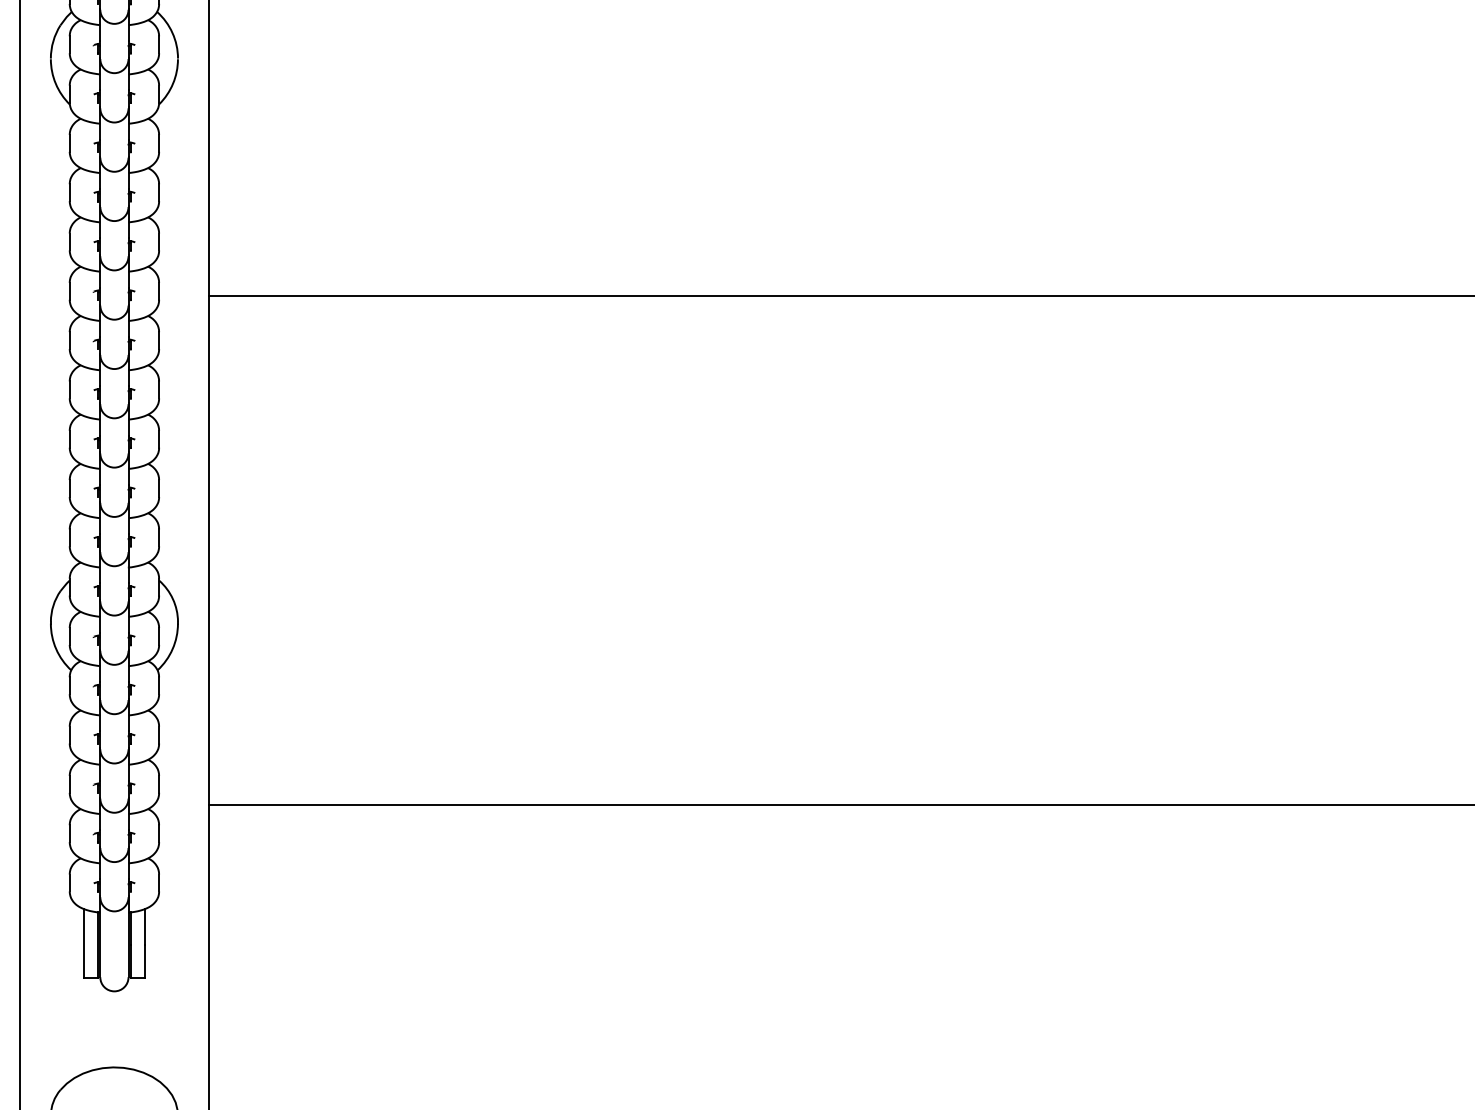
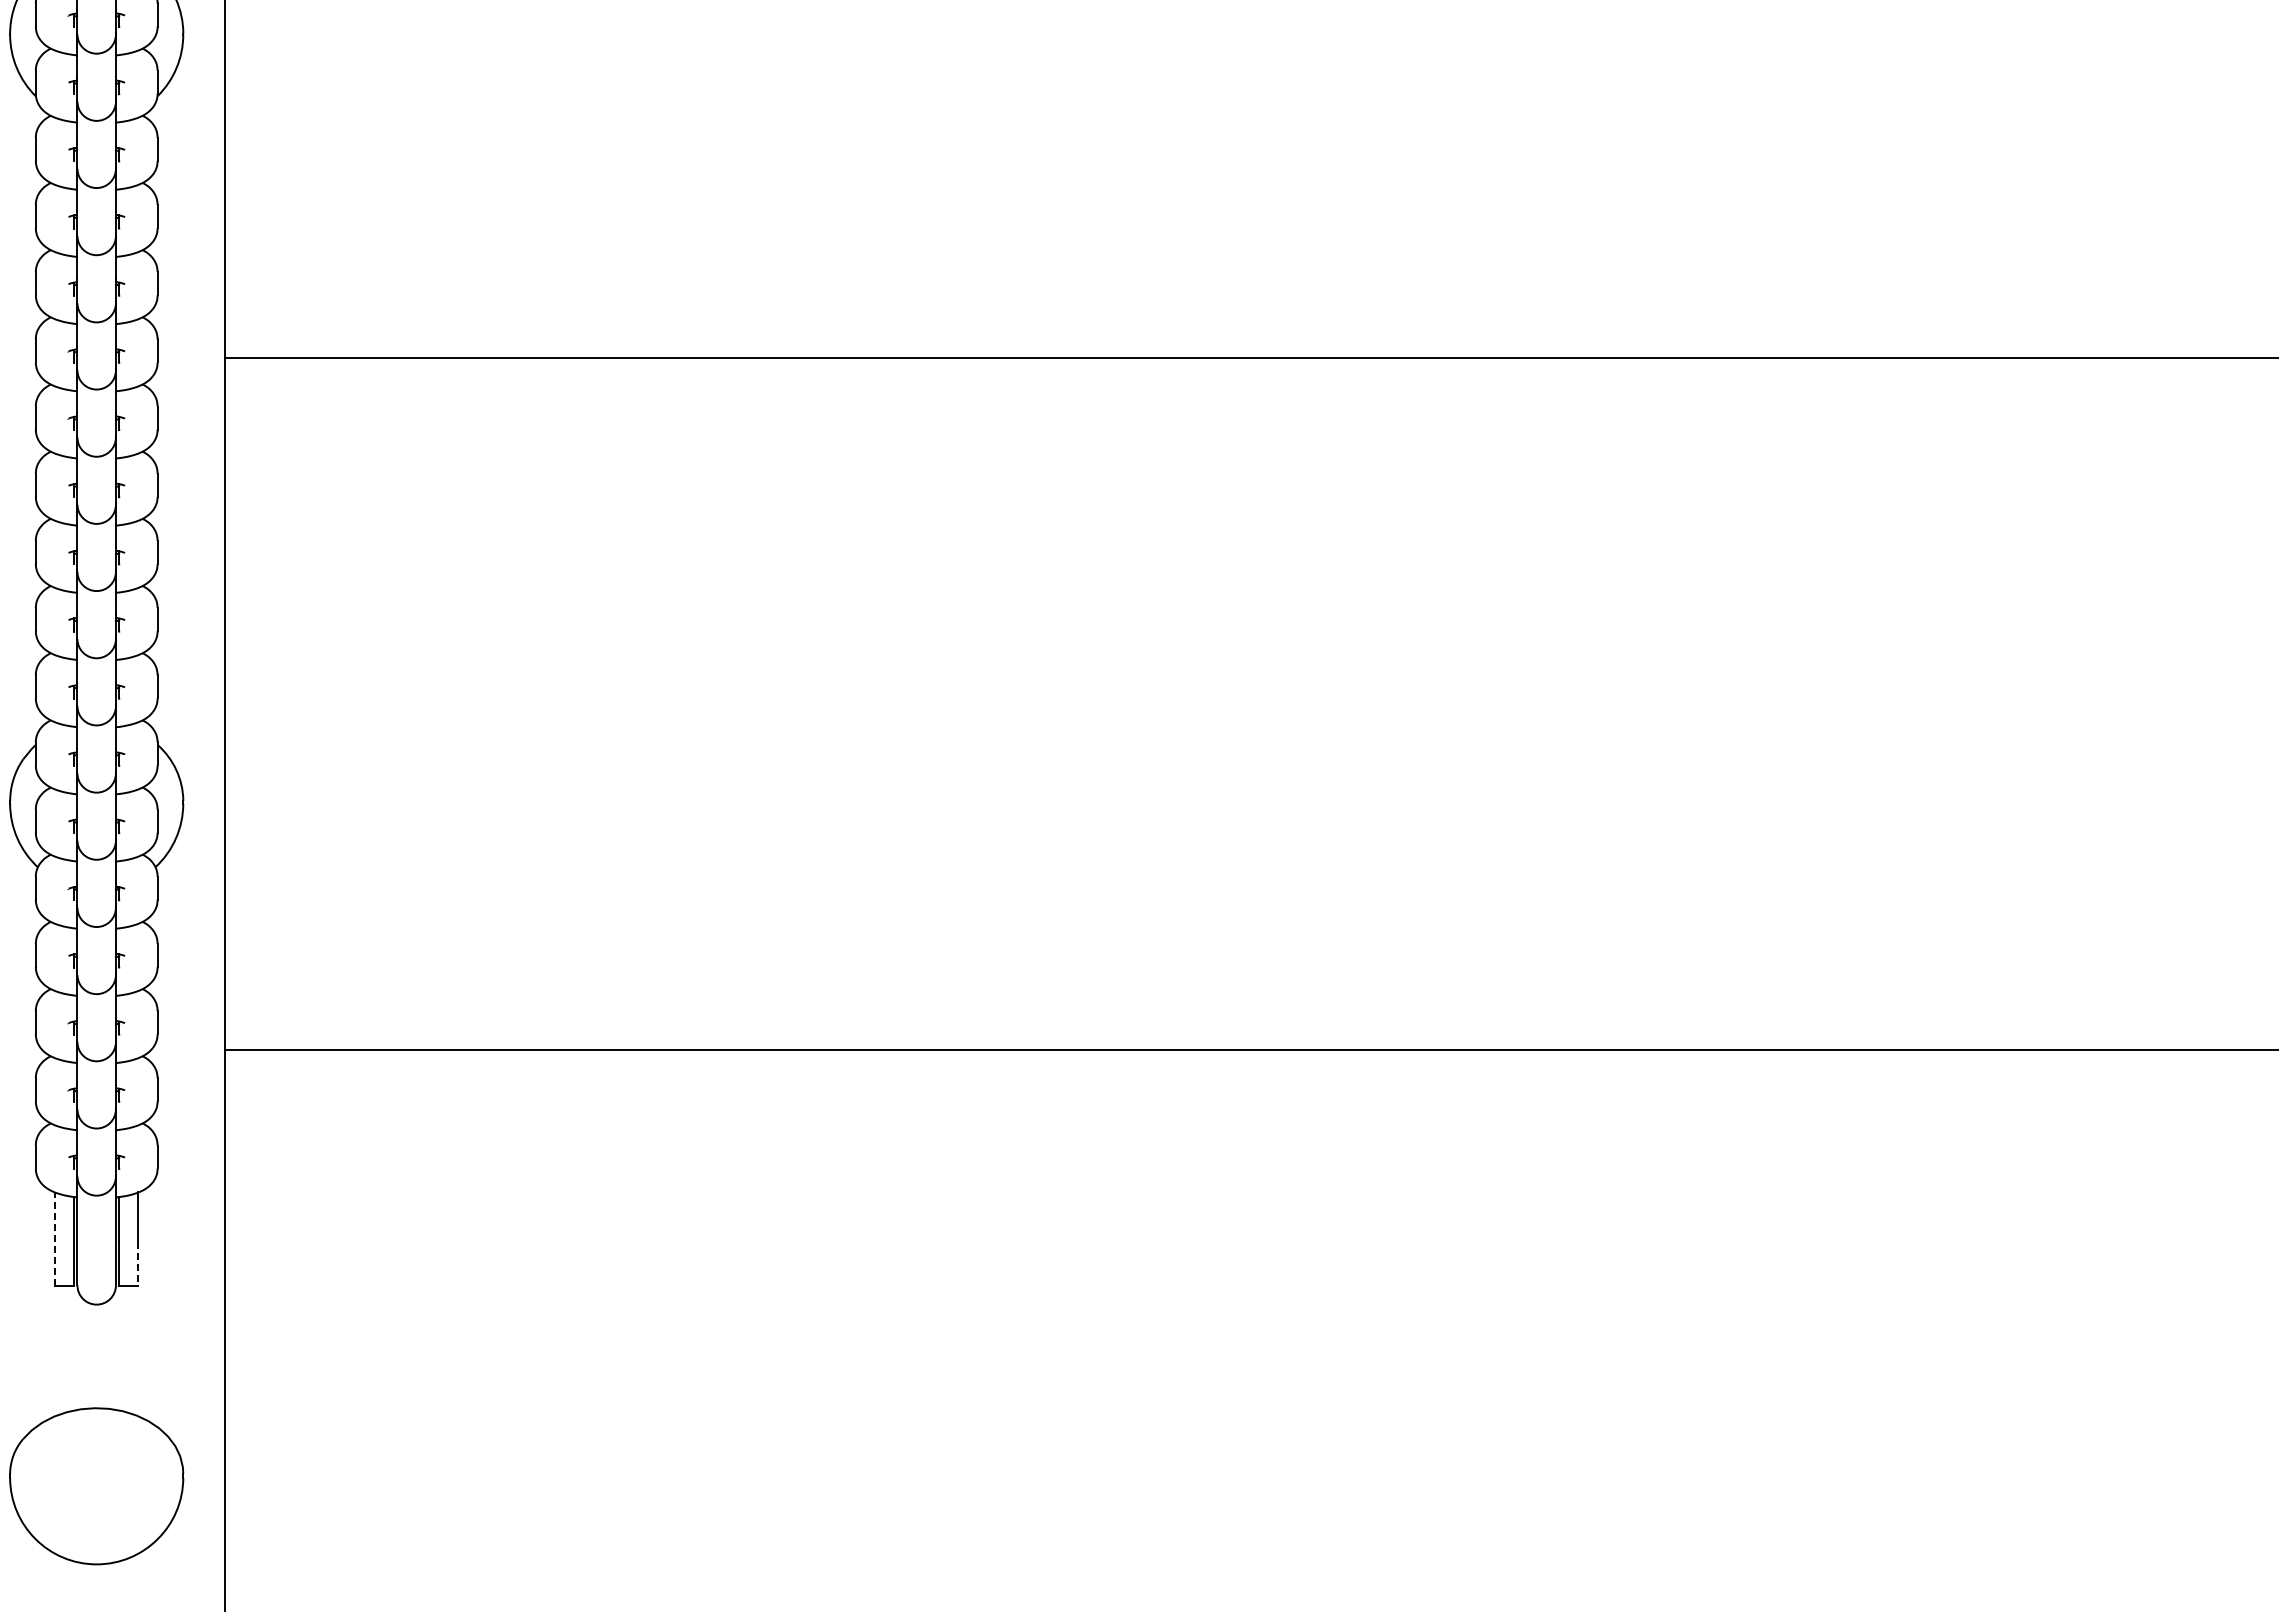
line: (84, 943) -> (55, 1239), solid -> dashed
line: (145, 961) -> (138, 1264), solid -> dashed

